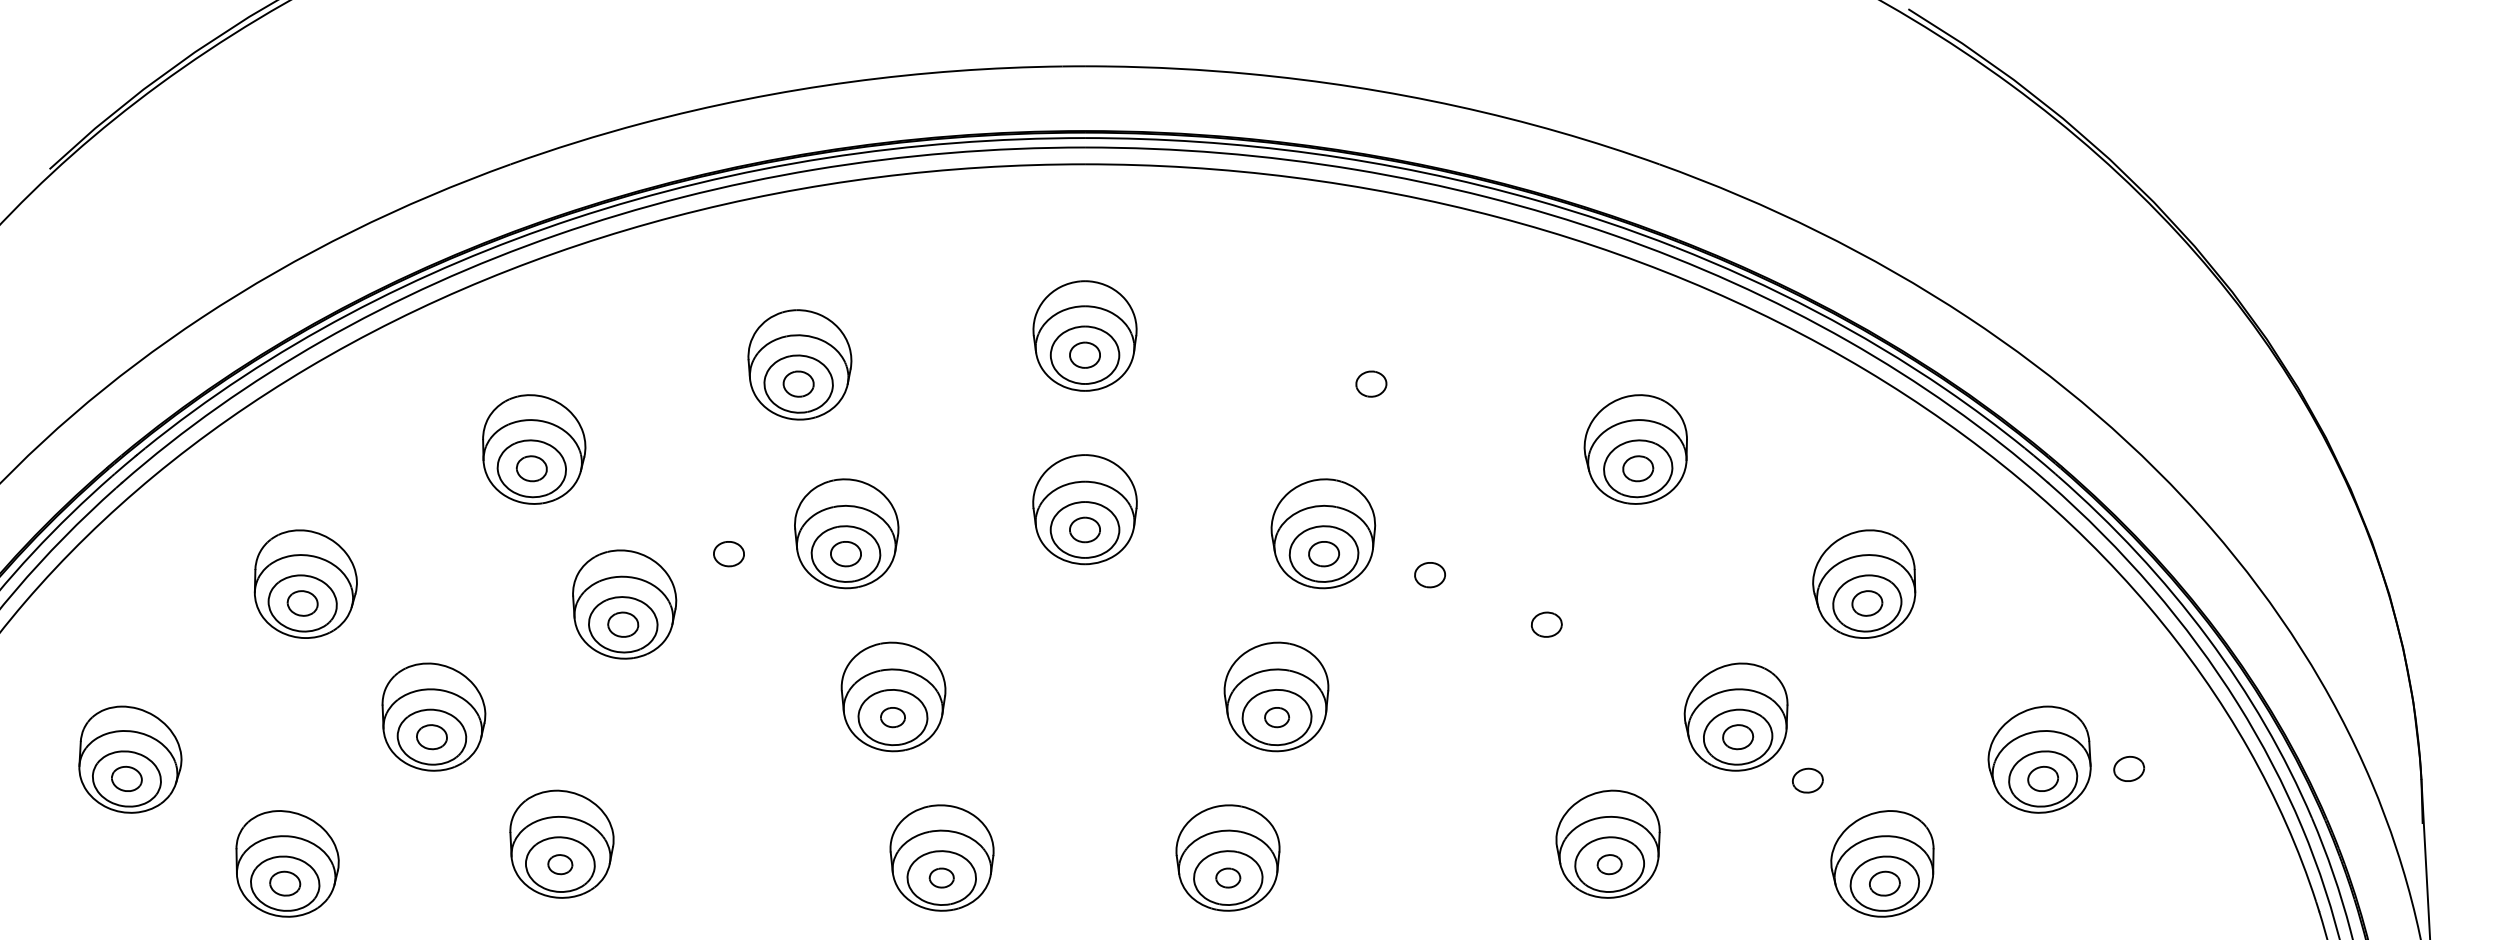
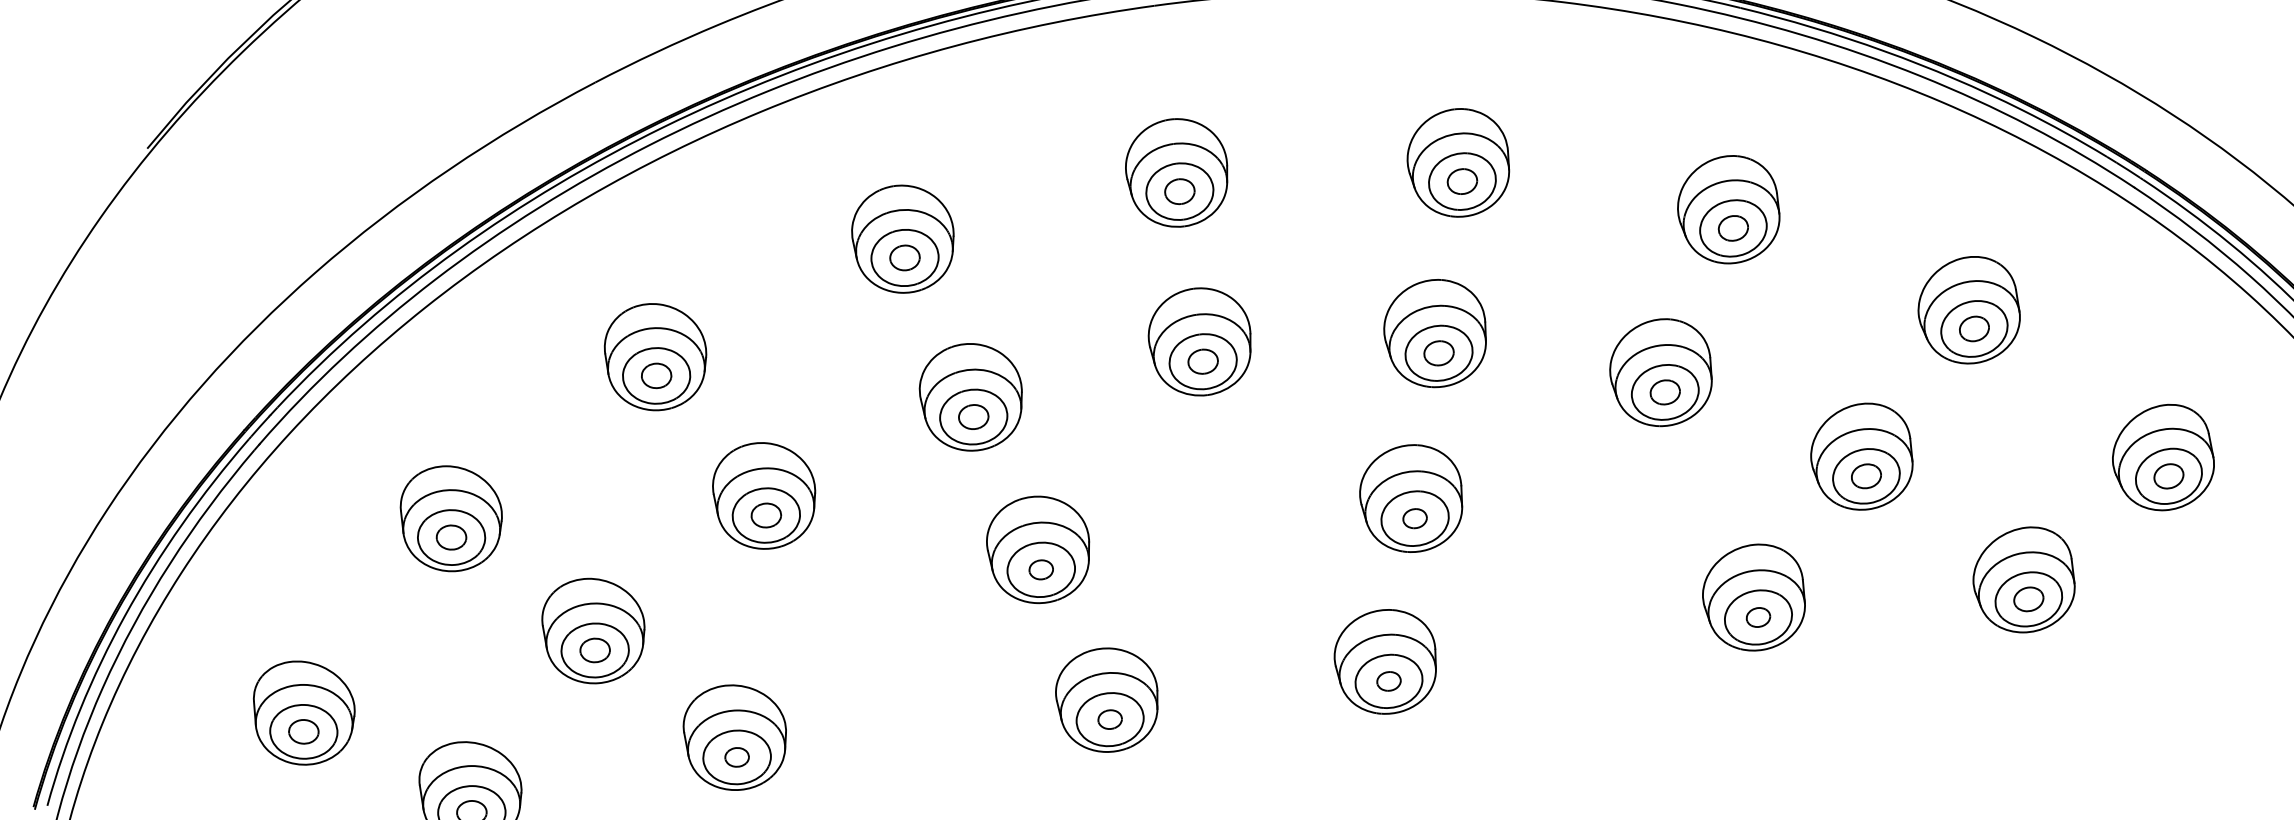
part: (1369, 364) -> (1457, 162), added
part: (728, 554) -> (859, 433), removed
part: (1429, 575) -> (1544, 360), removed
part: (1544, 604) -> (1660, 373), added
part: (2128, 768) -> (2250, 454), removed
part: (1807, 780) -> (1939, 509), removed

